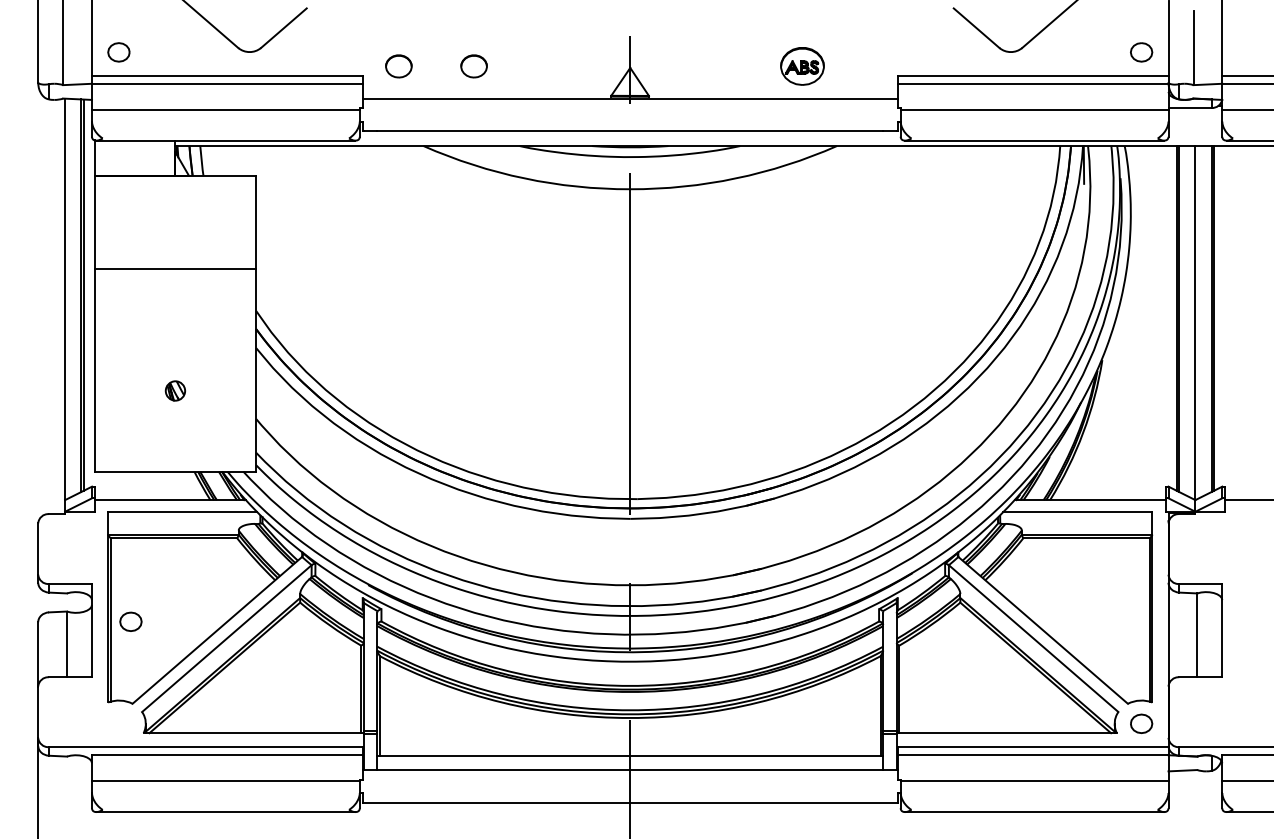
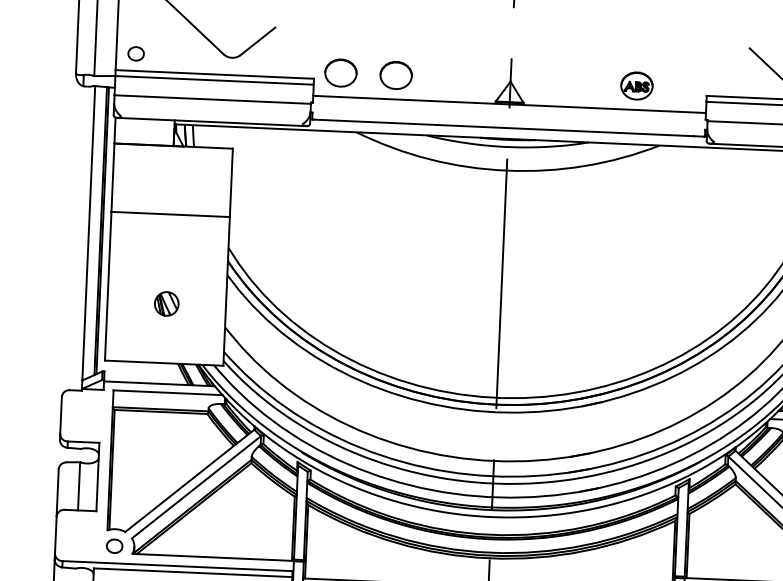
part: (398, 66) -> (340, 73), size x1.67
part: (473, 66) -> (395, 75), size x1.67
part: (175, 390) -> (166, 303), size x1.67
part: (130, 621) -> (114, 545), moved

